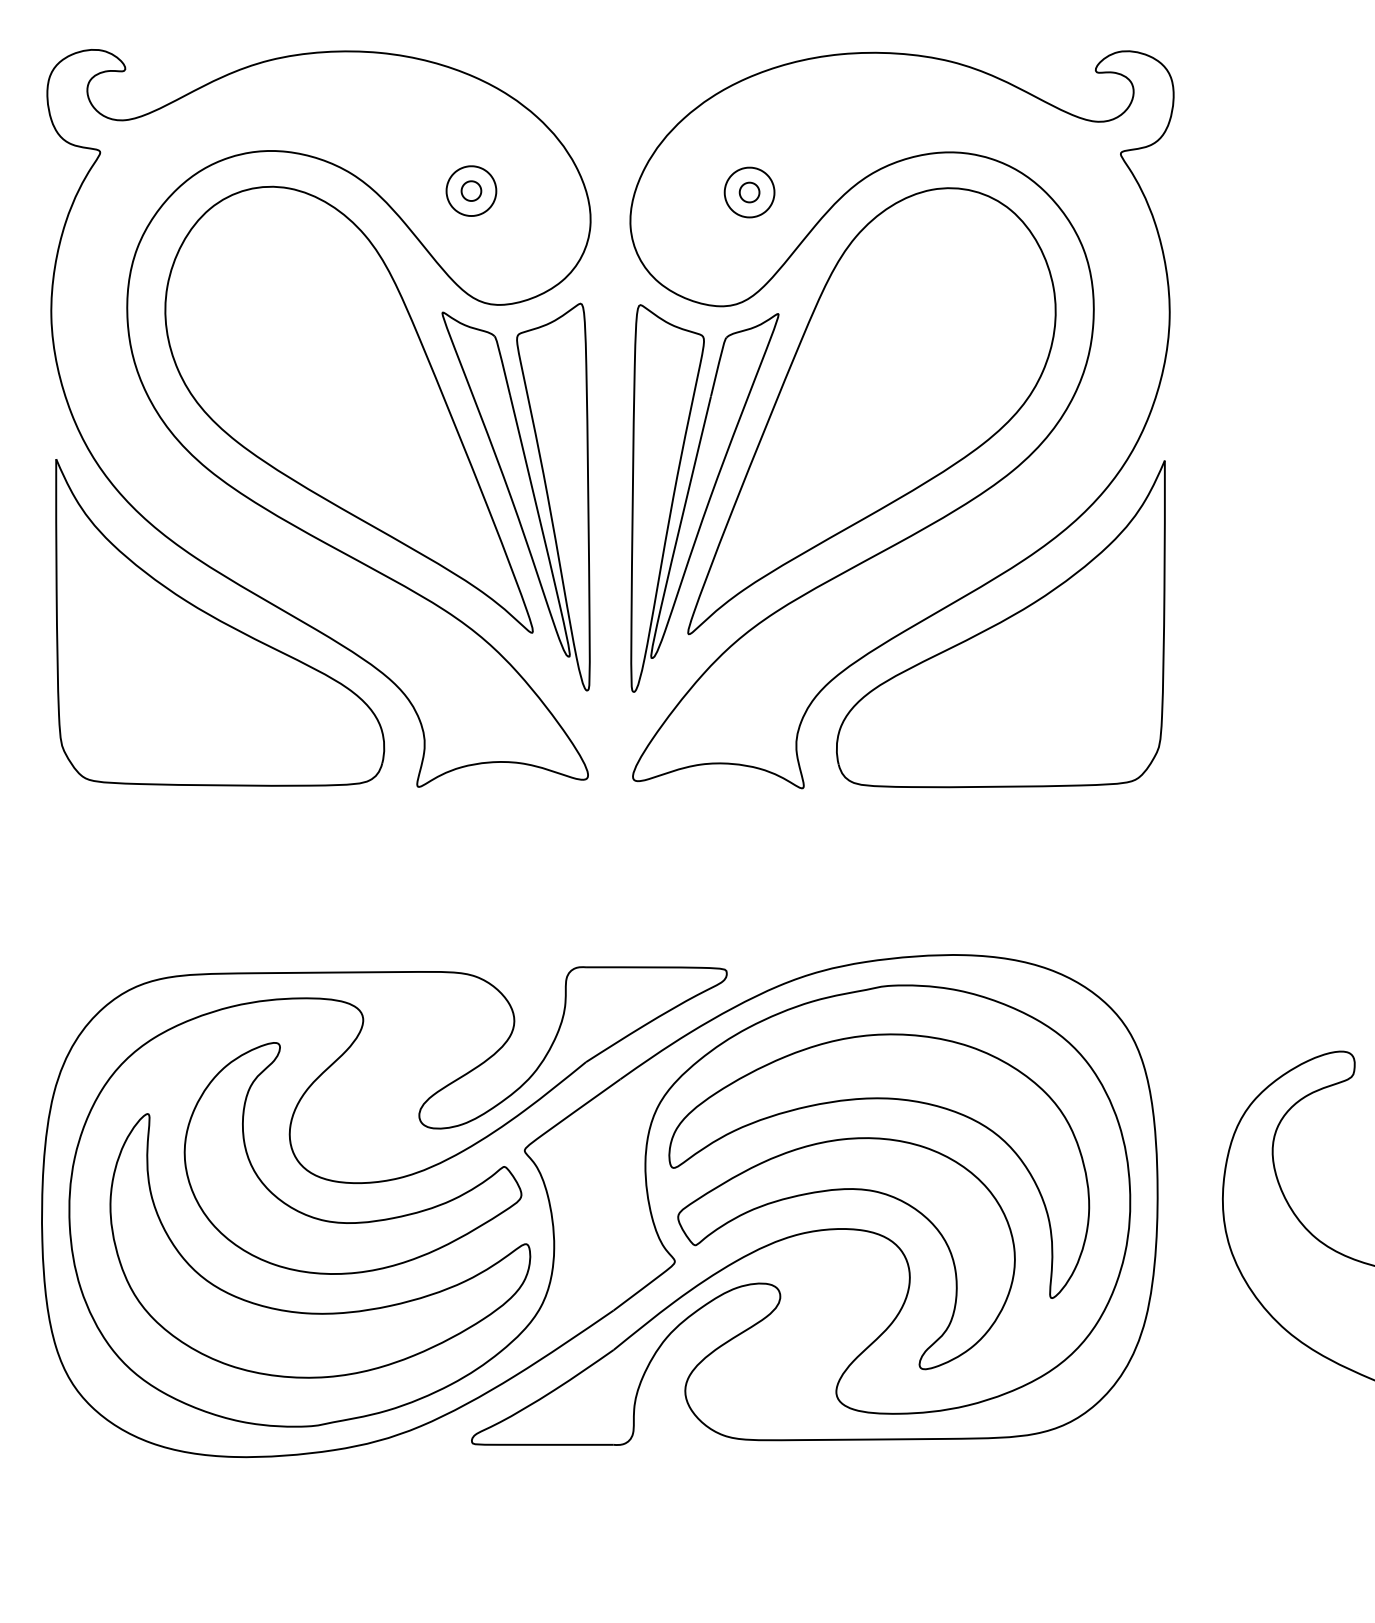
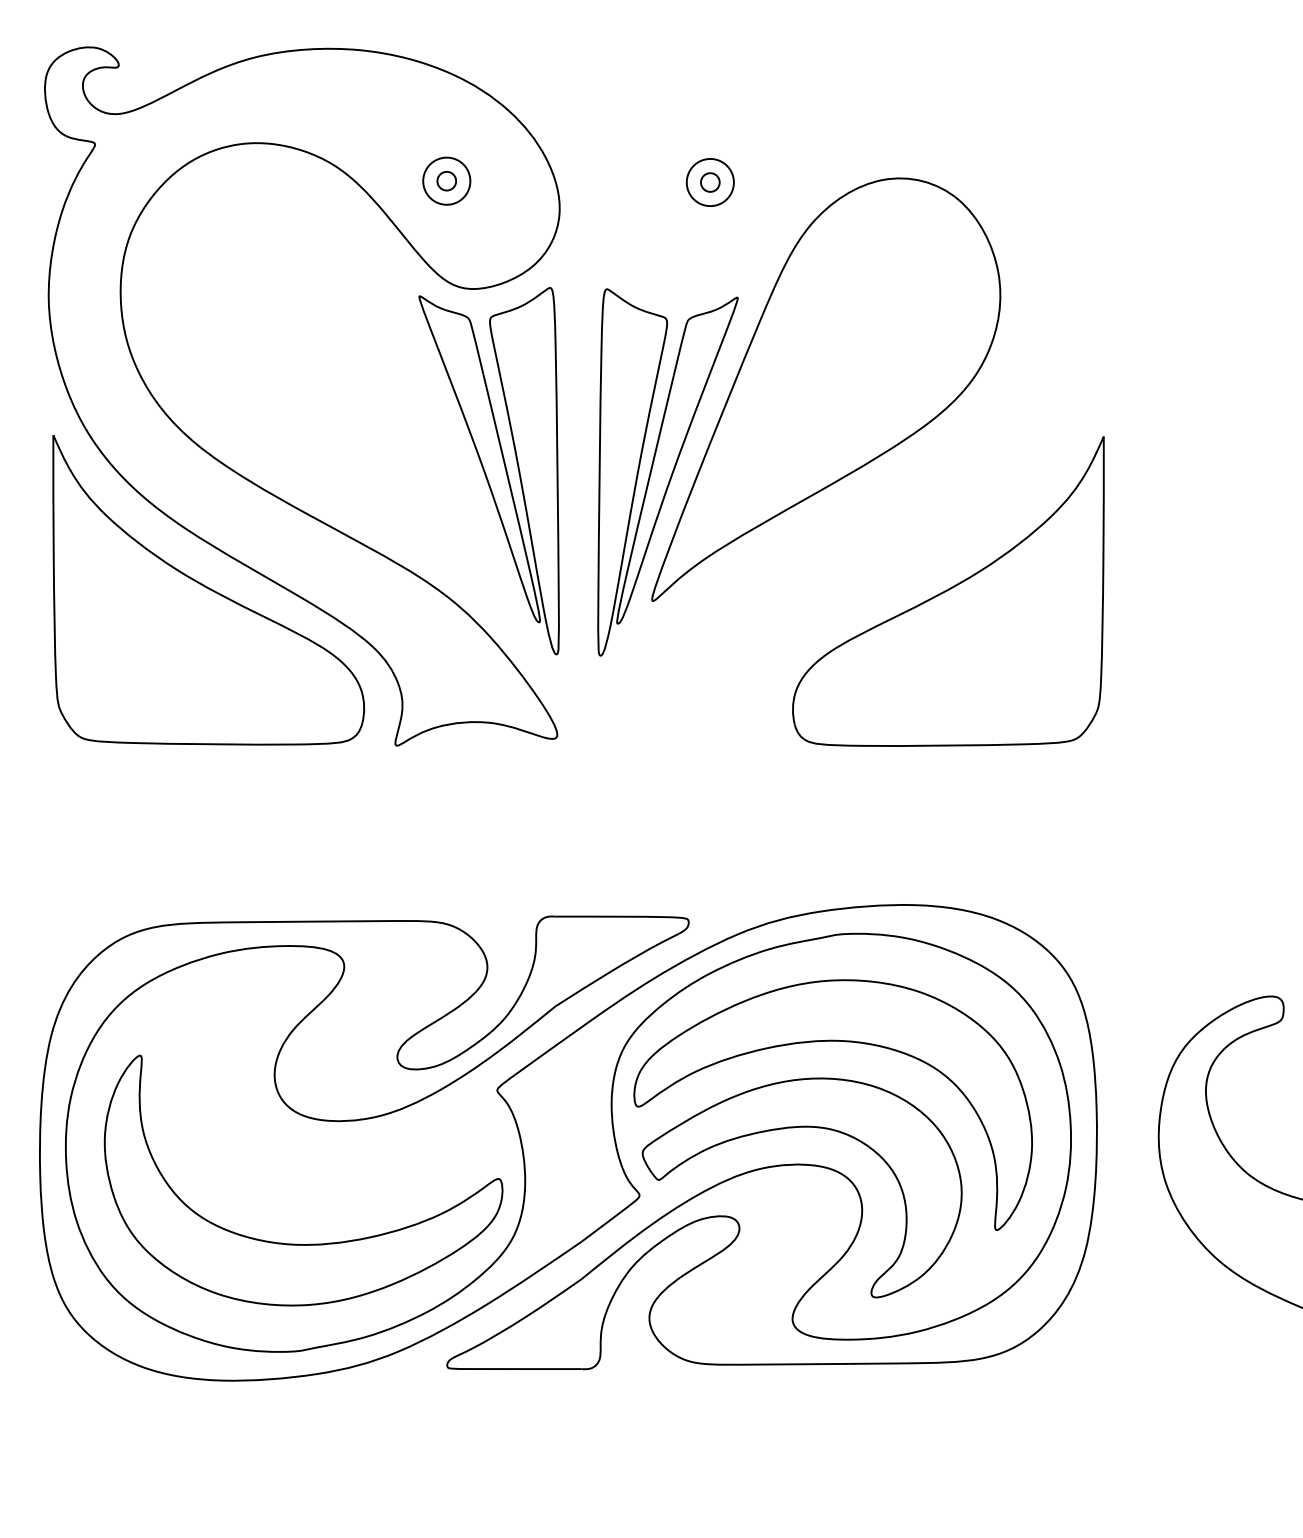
part: (348, 409) -> (330, 388), removed
part: (954, 509) -> (904, 482), removed
part: (358, 1221) -> (339, 1157), removed

